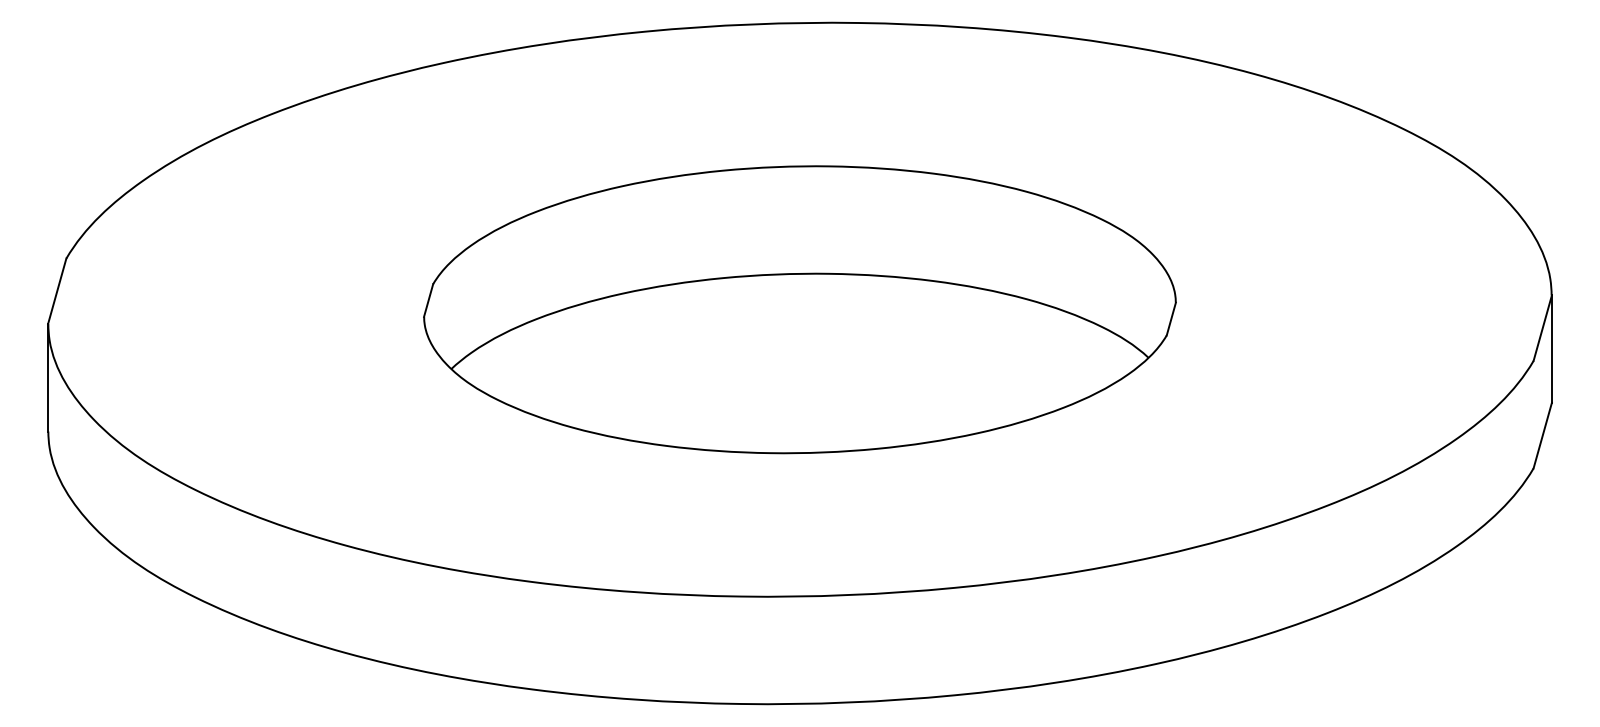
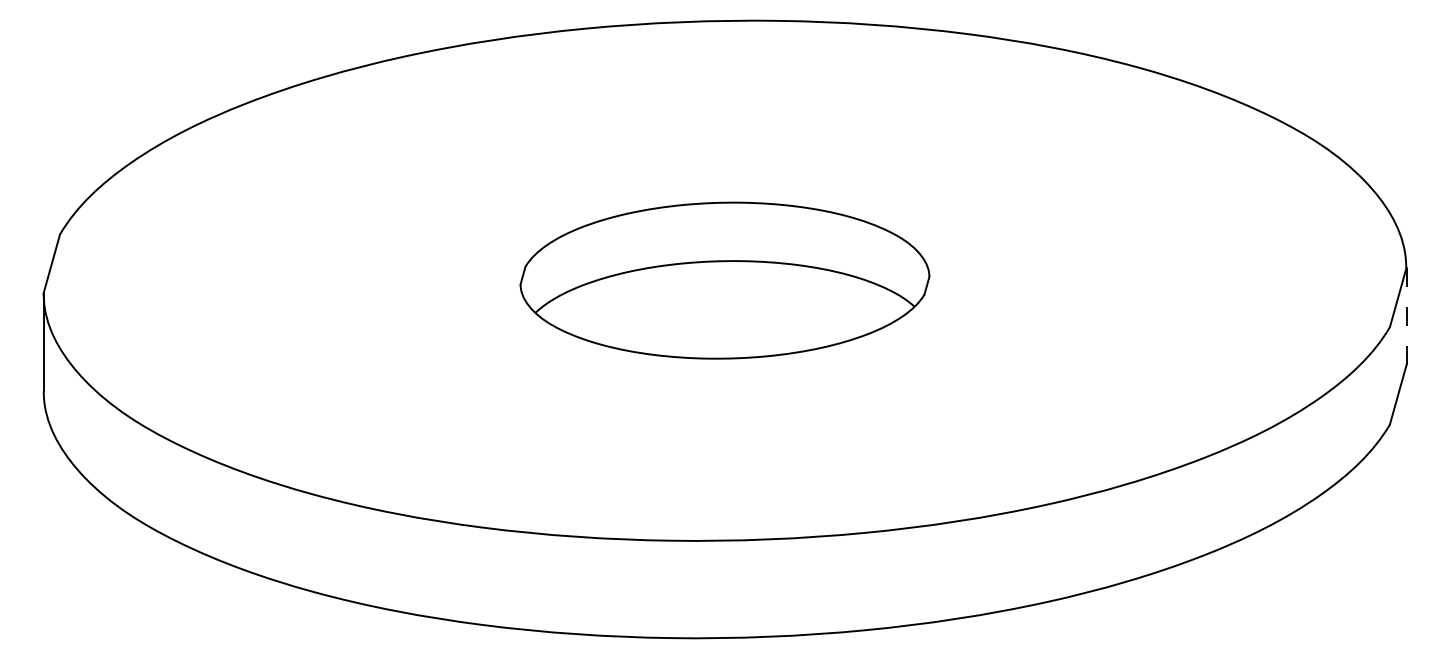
part: (799, 309) -> (724, 280), size x0.6
line: (1551, 349) -> (1406, 316), solid -> dashed

